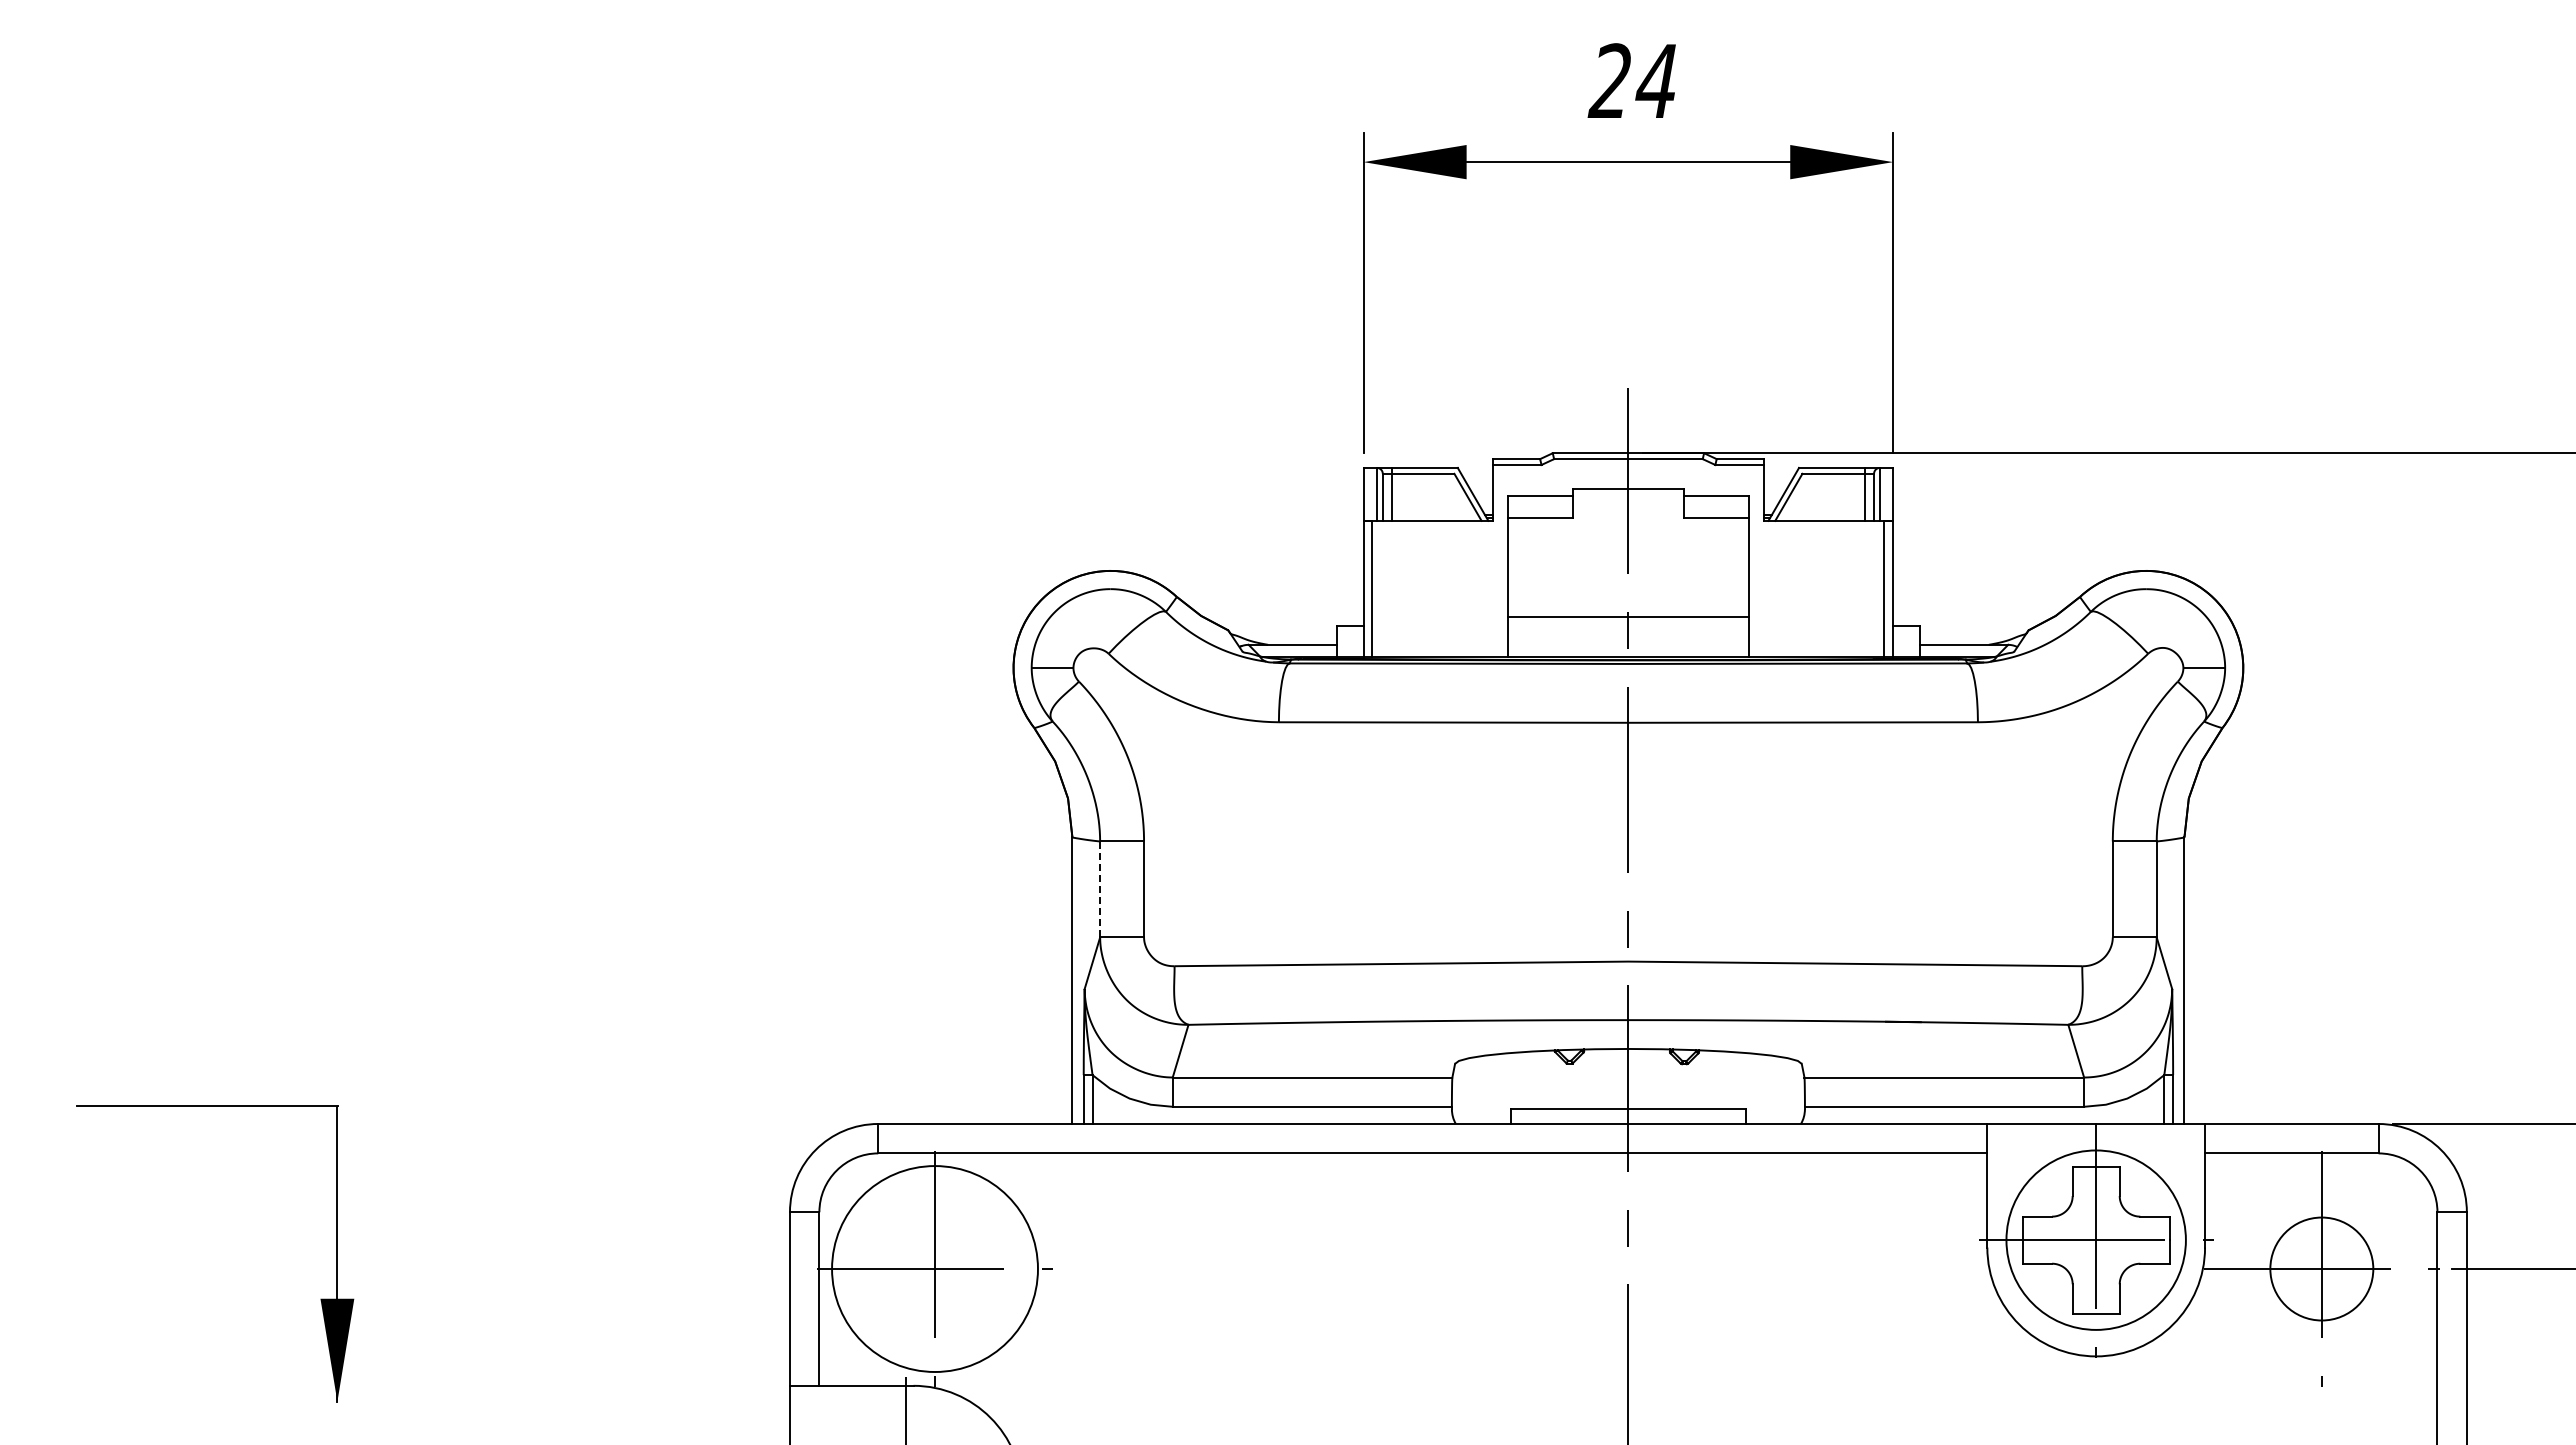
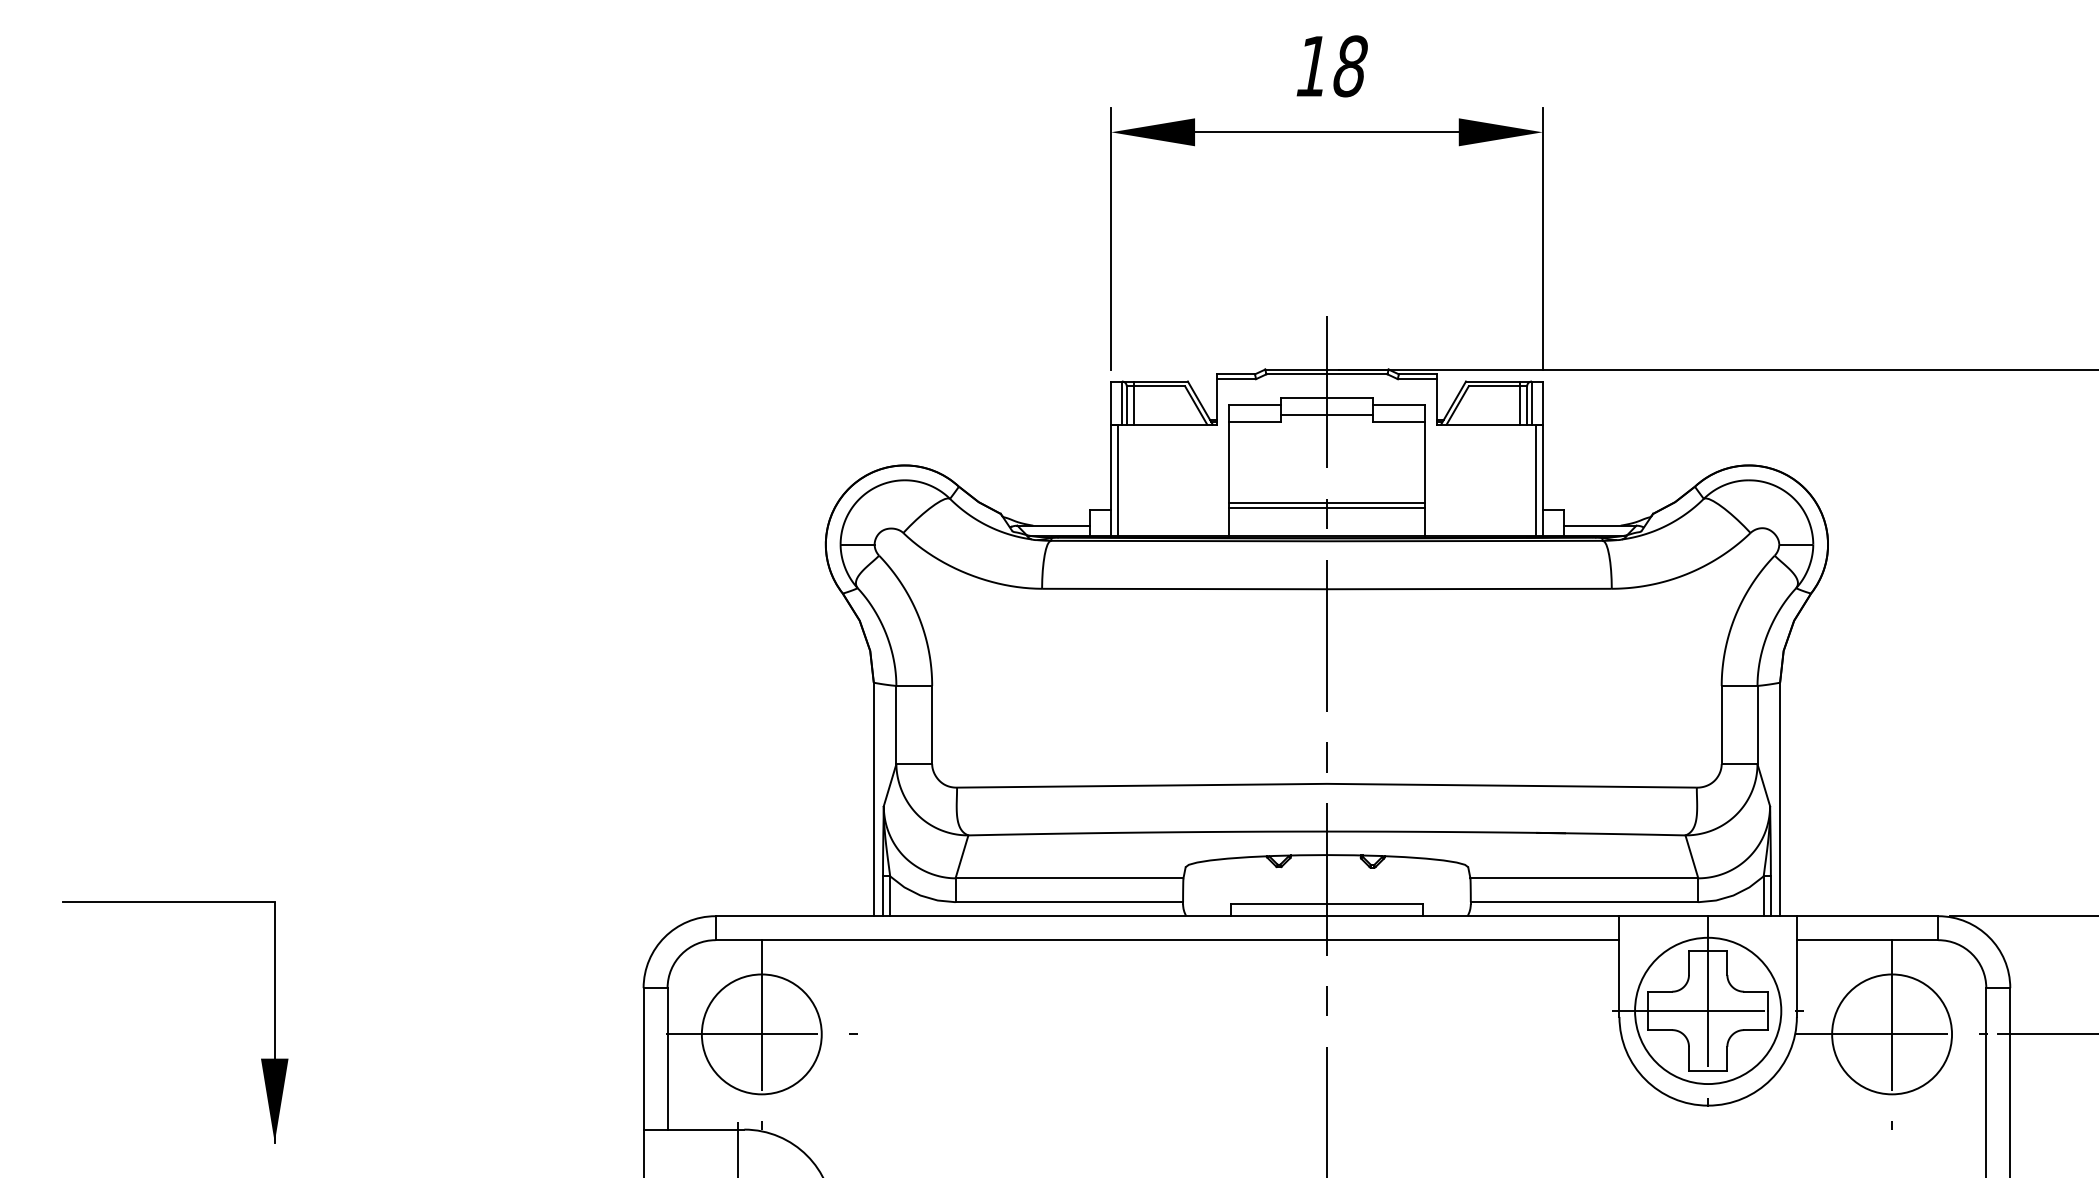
text: (1632, 81) -> (1330, 66), 24 -> 18
line: (1628, 509) -> (1327, 415), added
line: (1628, 623) -> (1327, 508), added
line: (1100, 889) -> (896, 725), dashed -> solid
circle: (934, 1268) -> (761, 1033), size x0.71
circle: (2321, 1268) -> (1891, 1033), size x1.43

